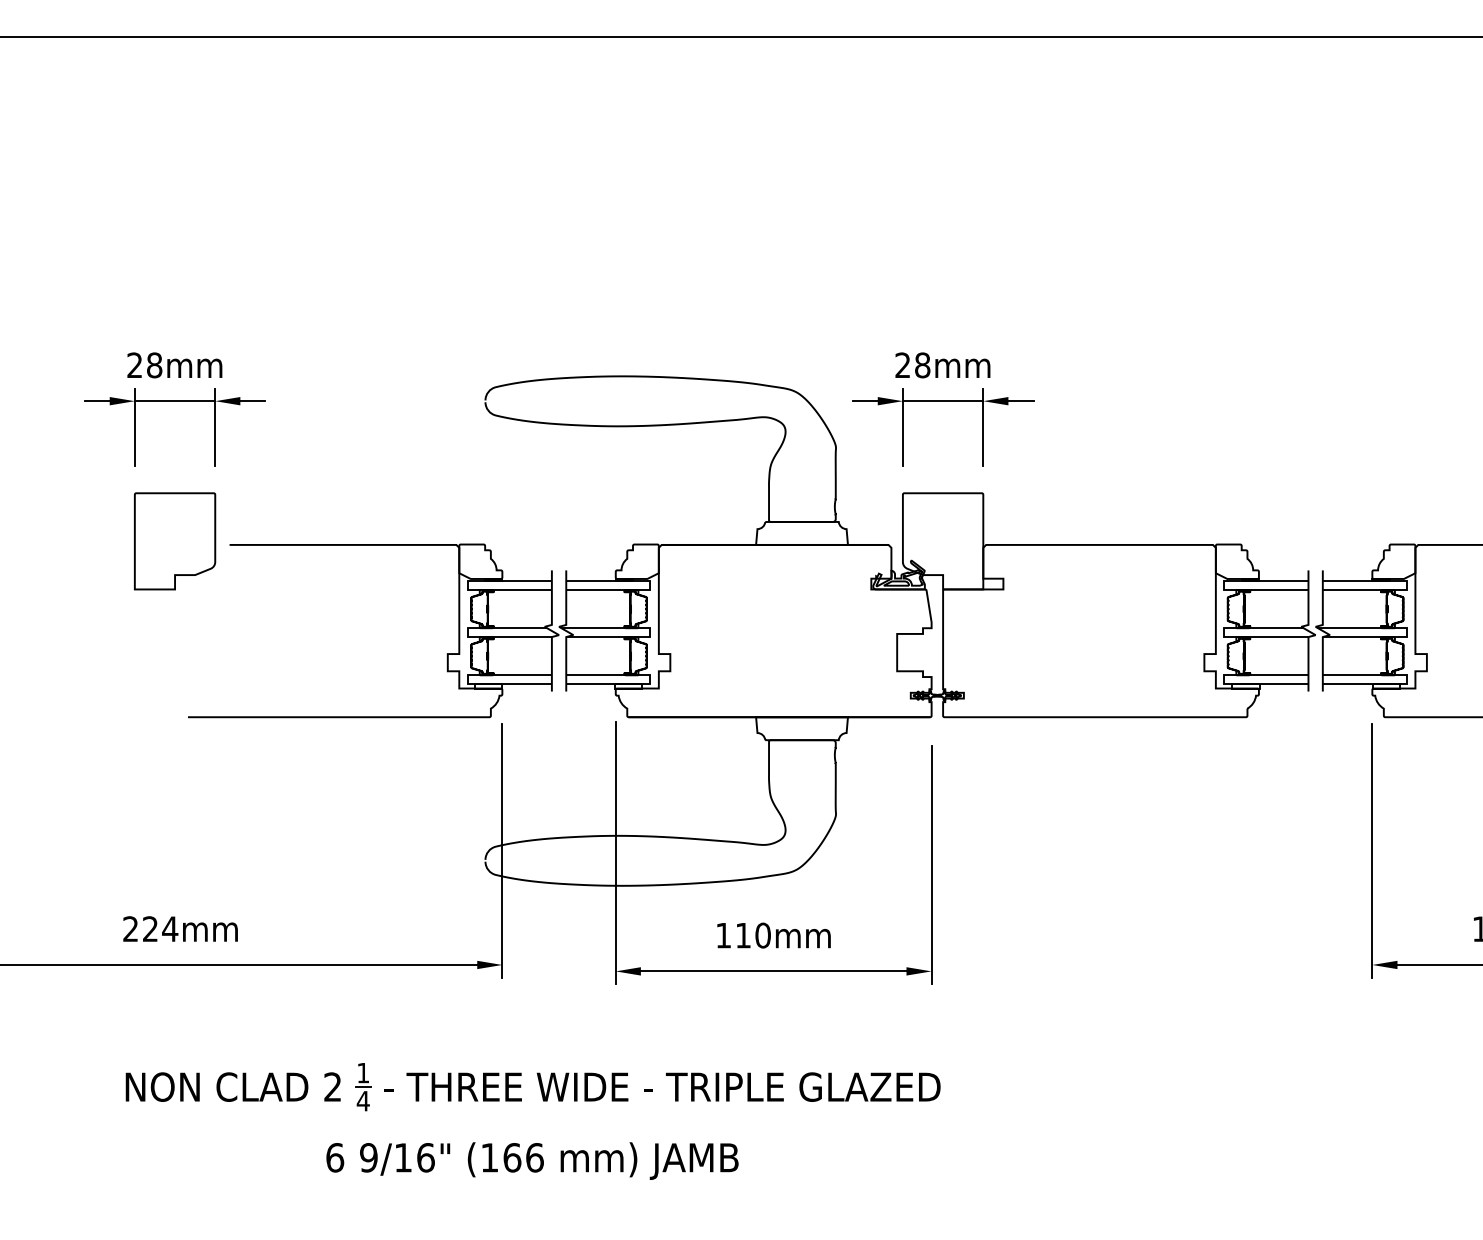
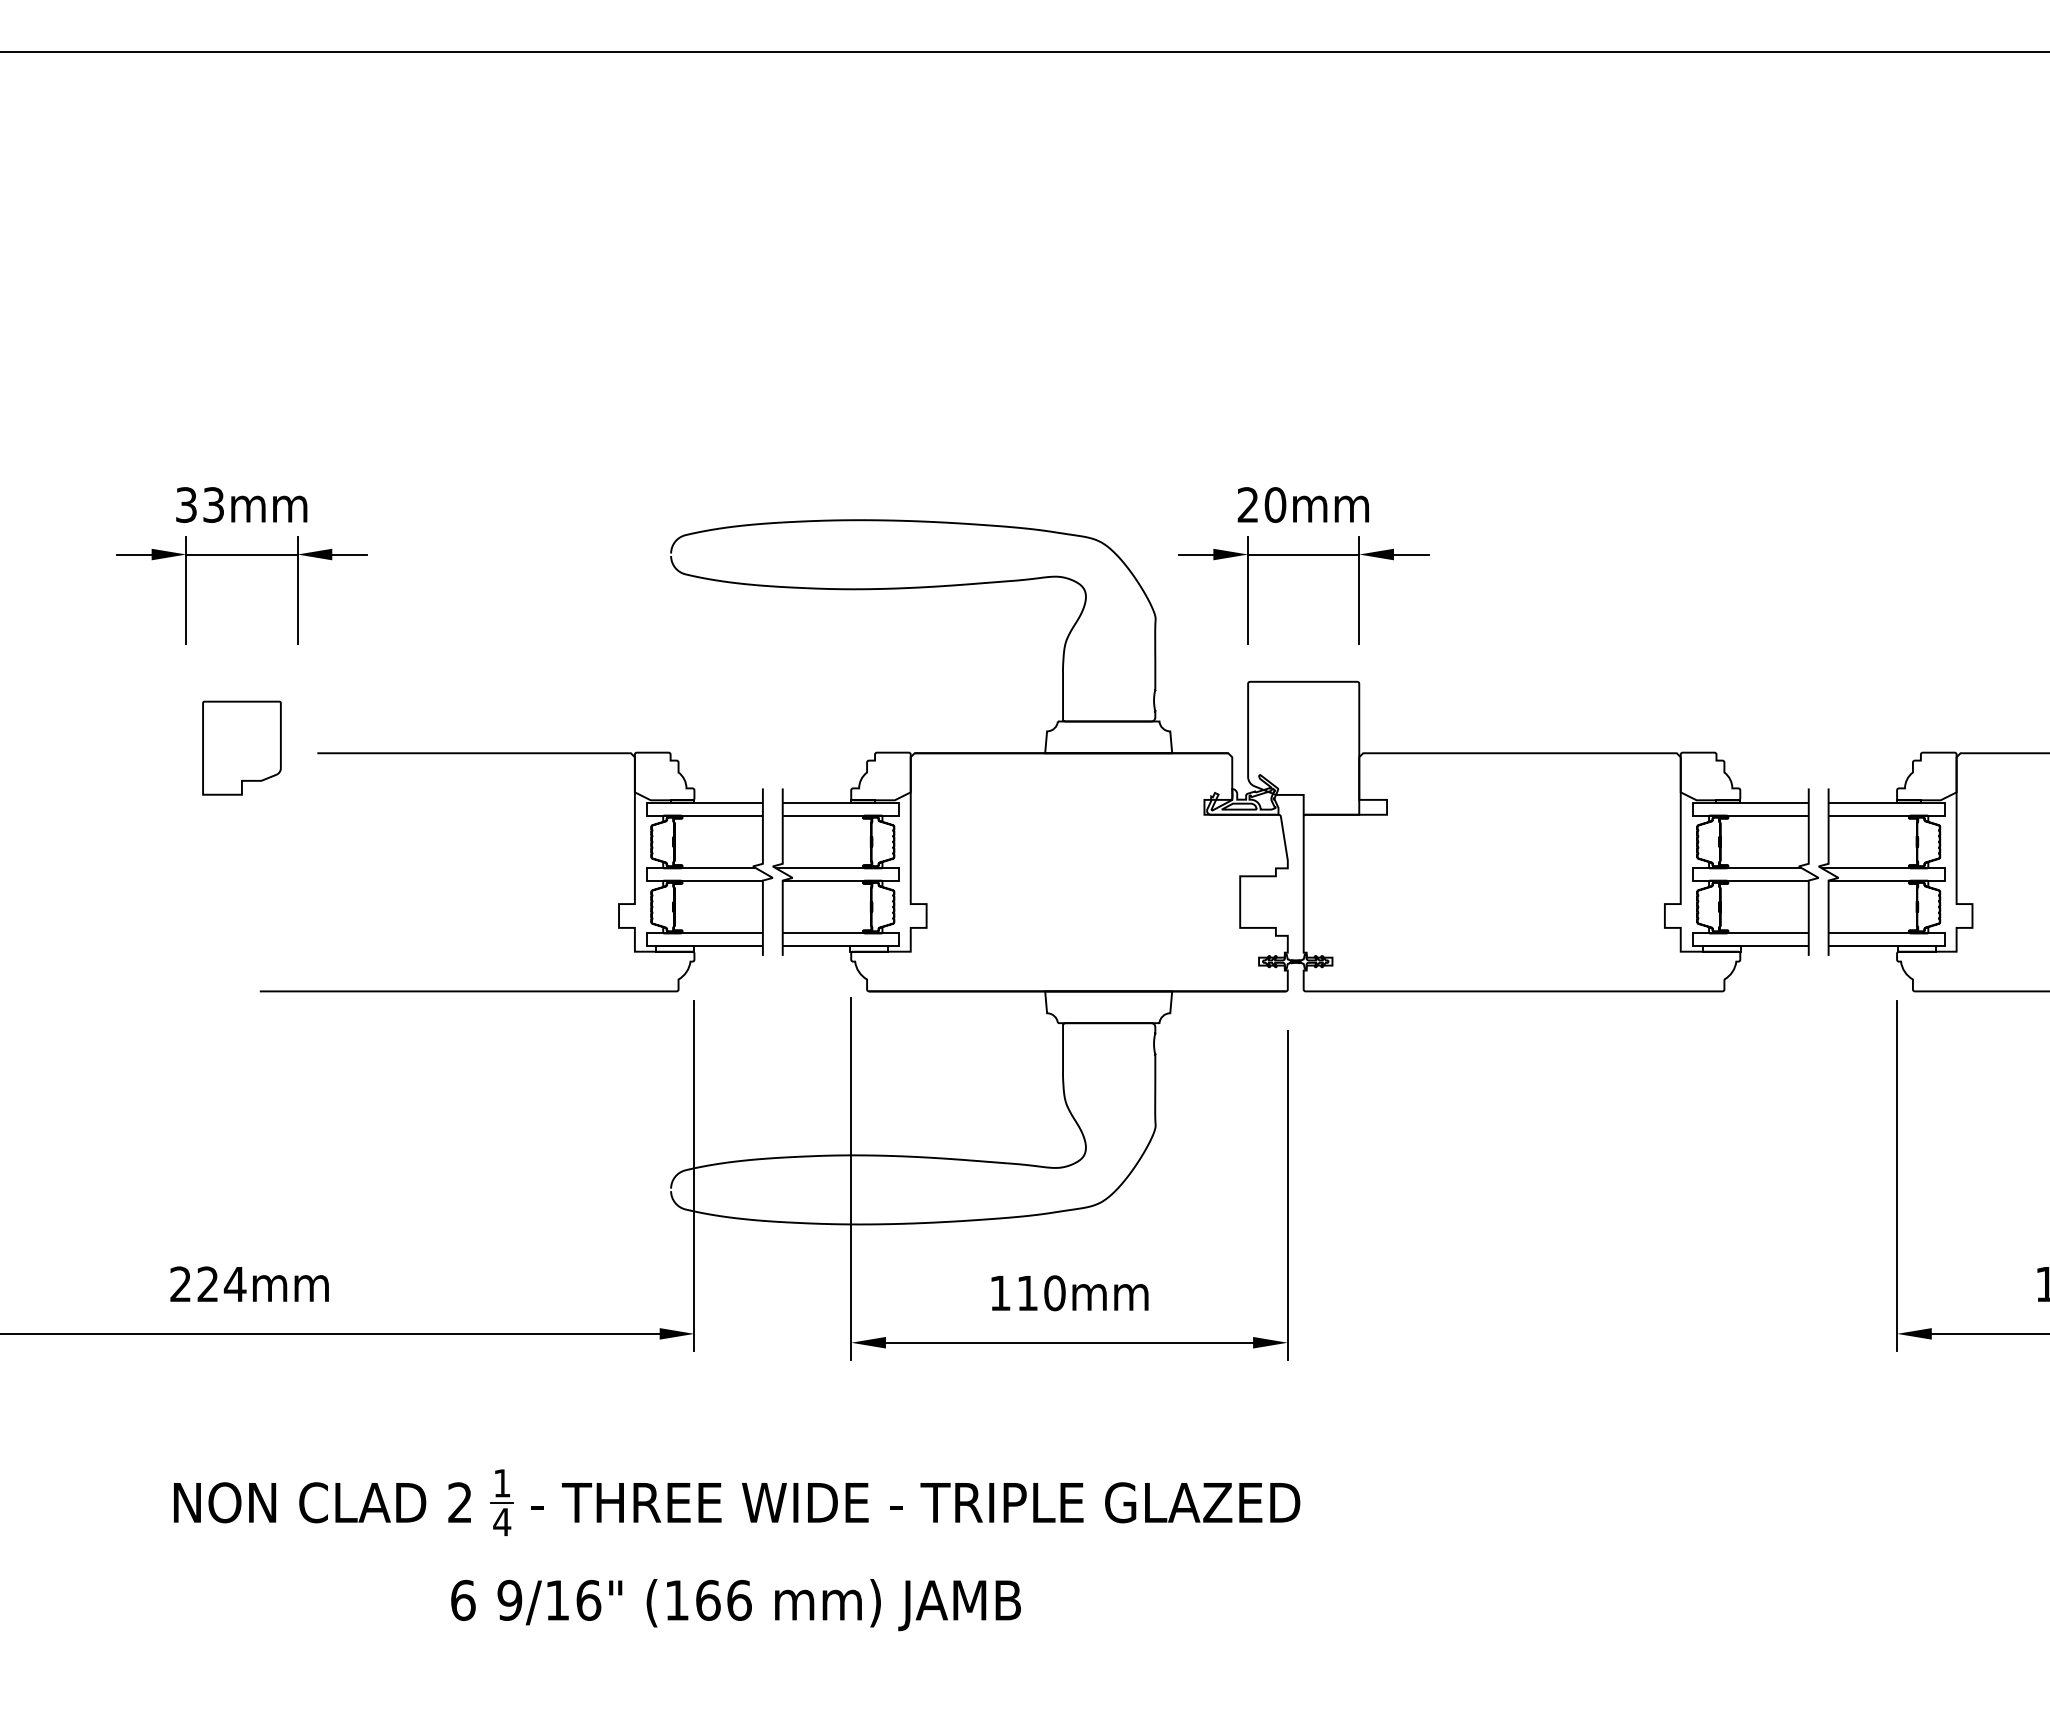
text: (145, 365) -> (200, 504), 28mm -> 33mm
text: (922, 365) -> (1275, 504), 28mm -> 20mm
part: (174, 540) -> (241, 747), size x0.7

